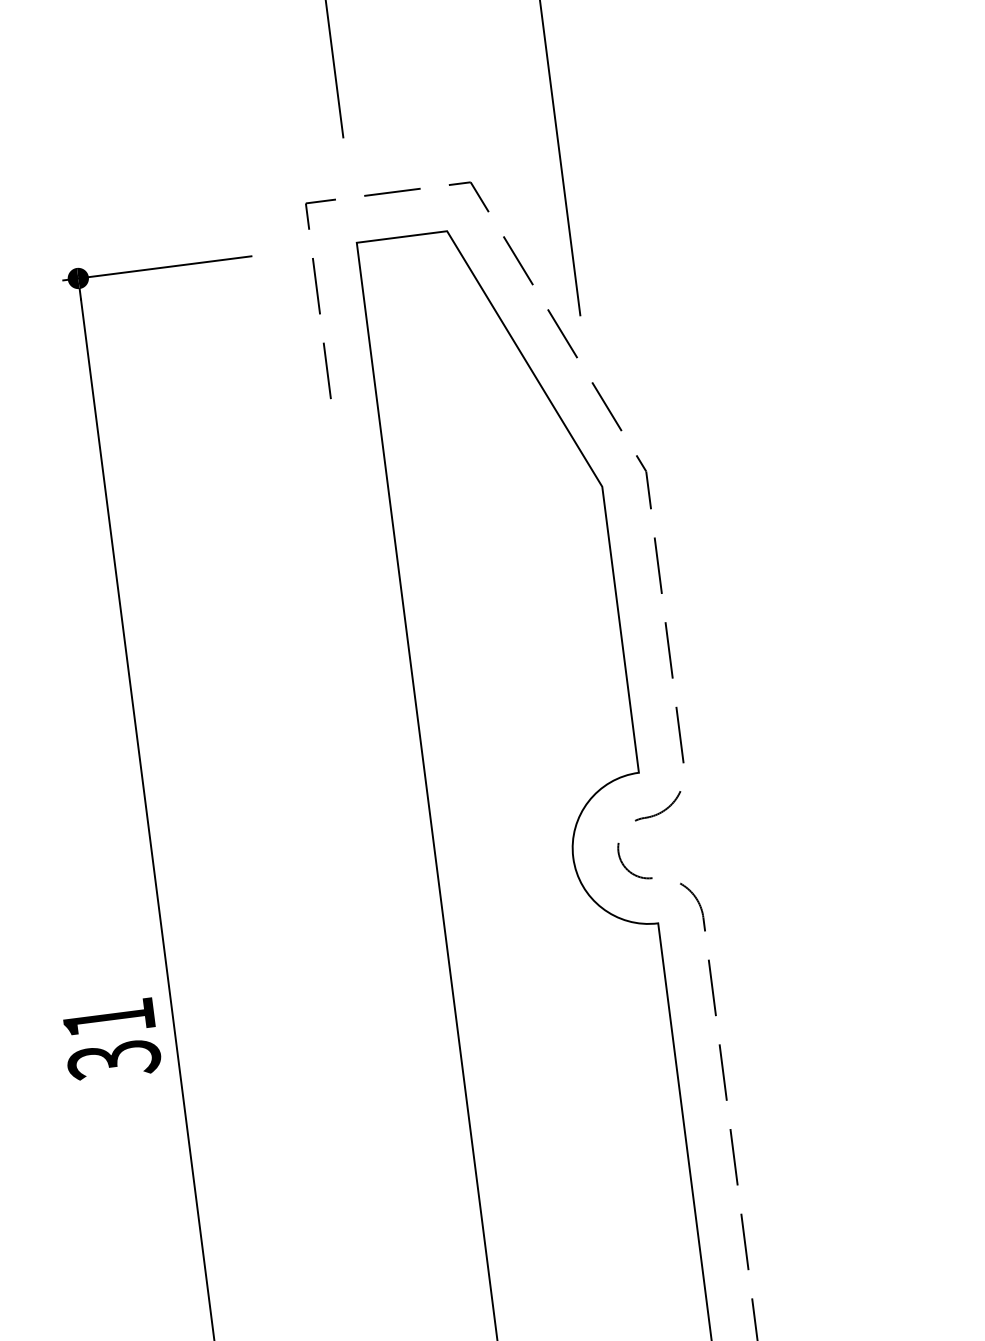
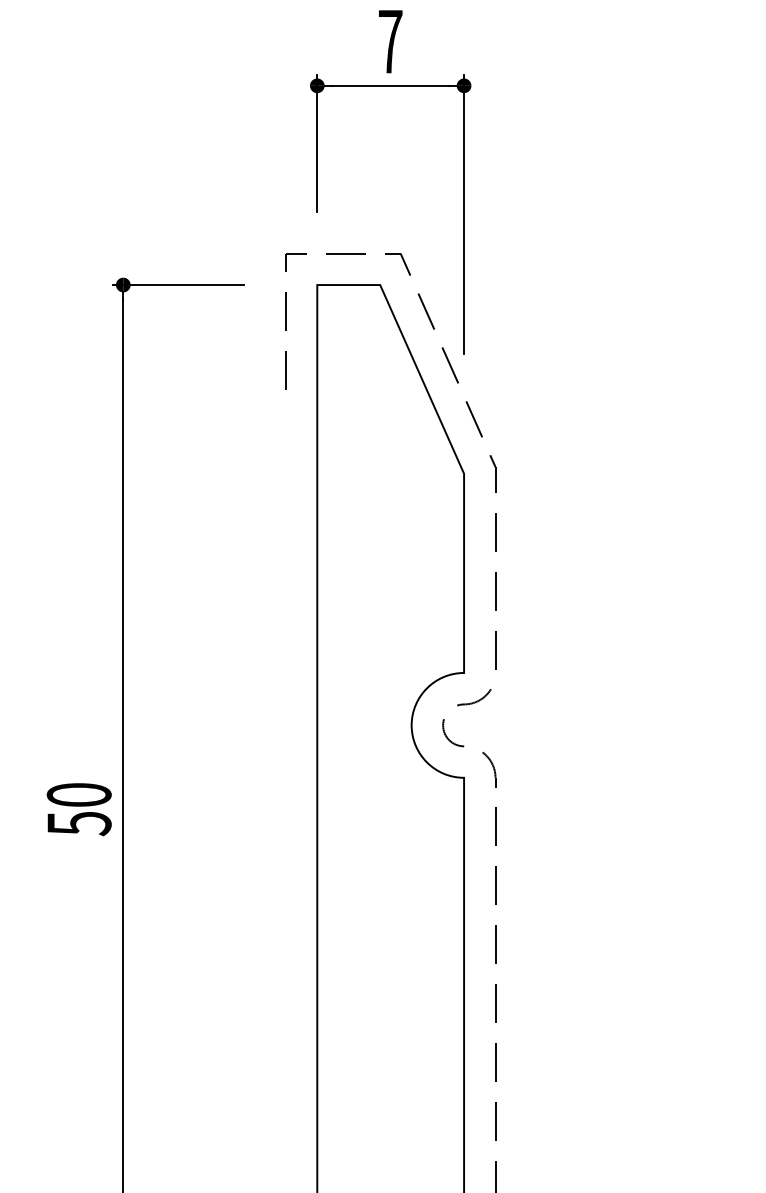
text: (110, 1039) -> (78, 809), 31 -> 50

